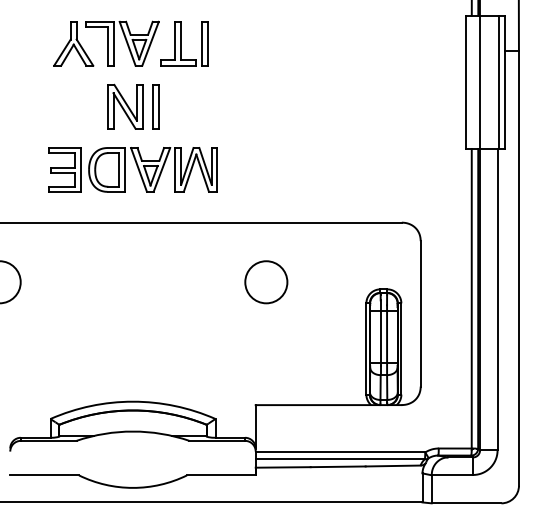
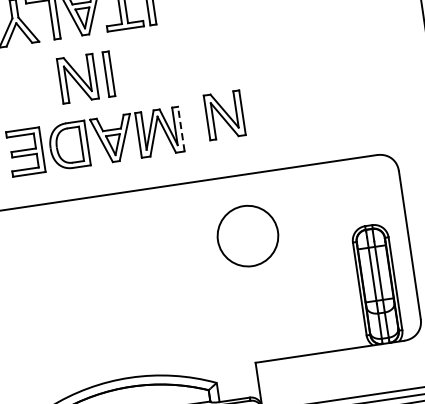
part: (261, 162) -> (225, 114), added
line: (217, 169) -> (181, 128), solid -> dashed
circle: (266, 282) -> (248, 236), size x1.4

